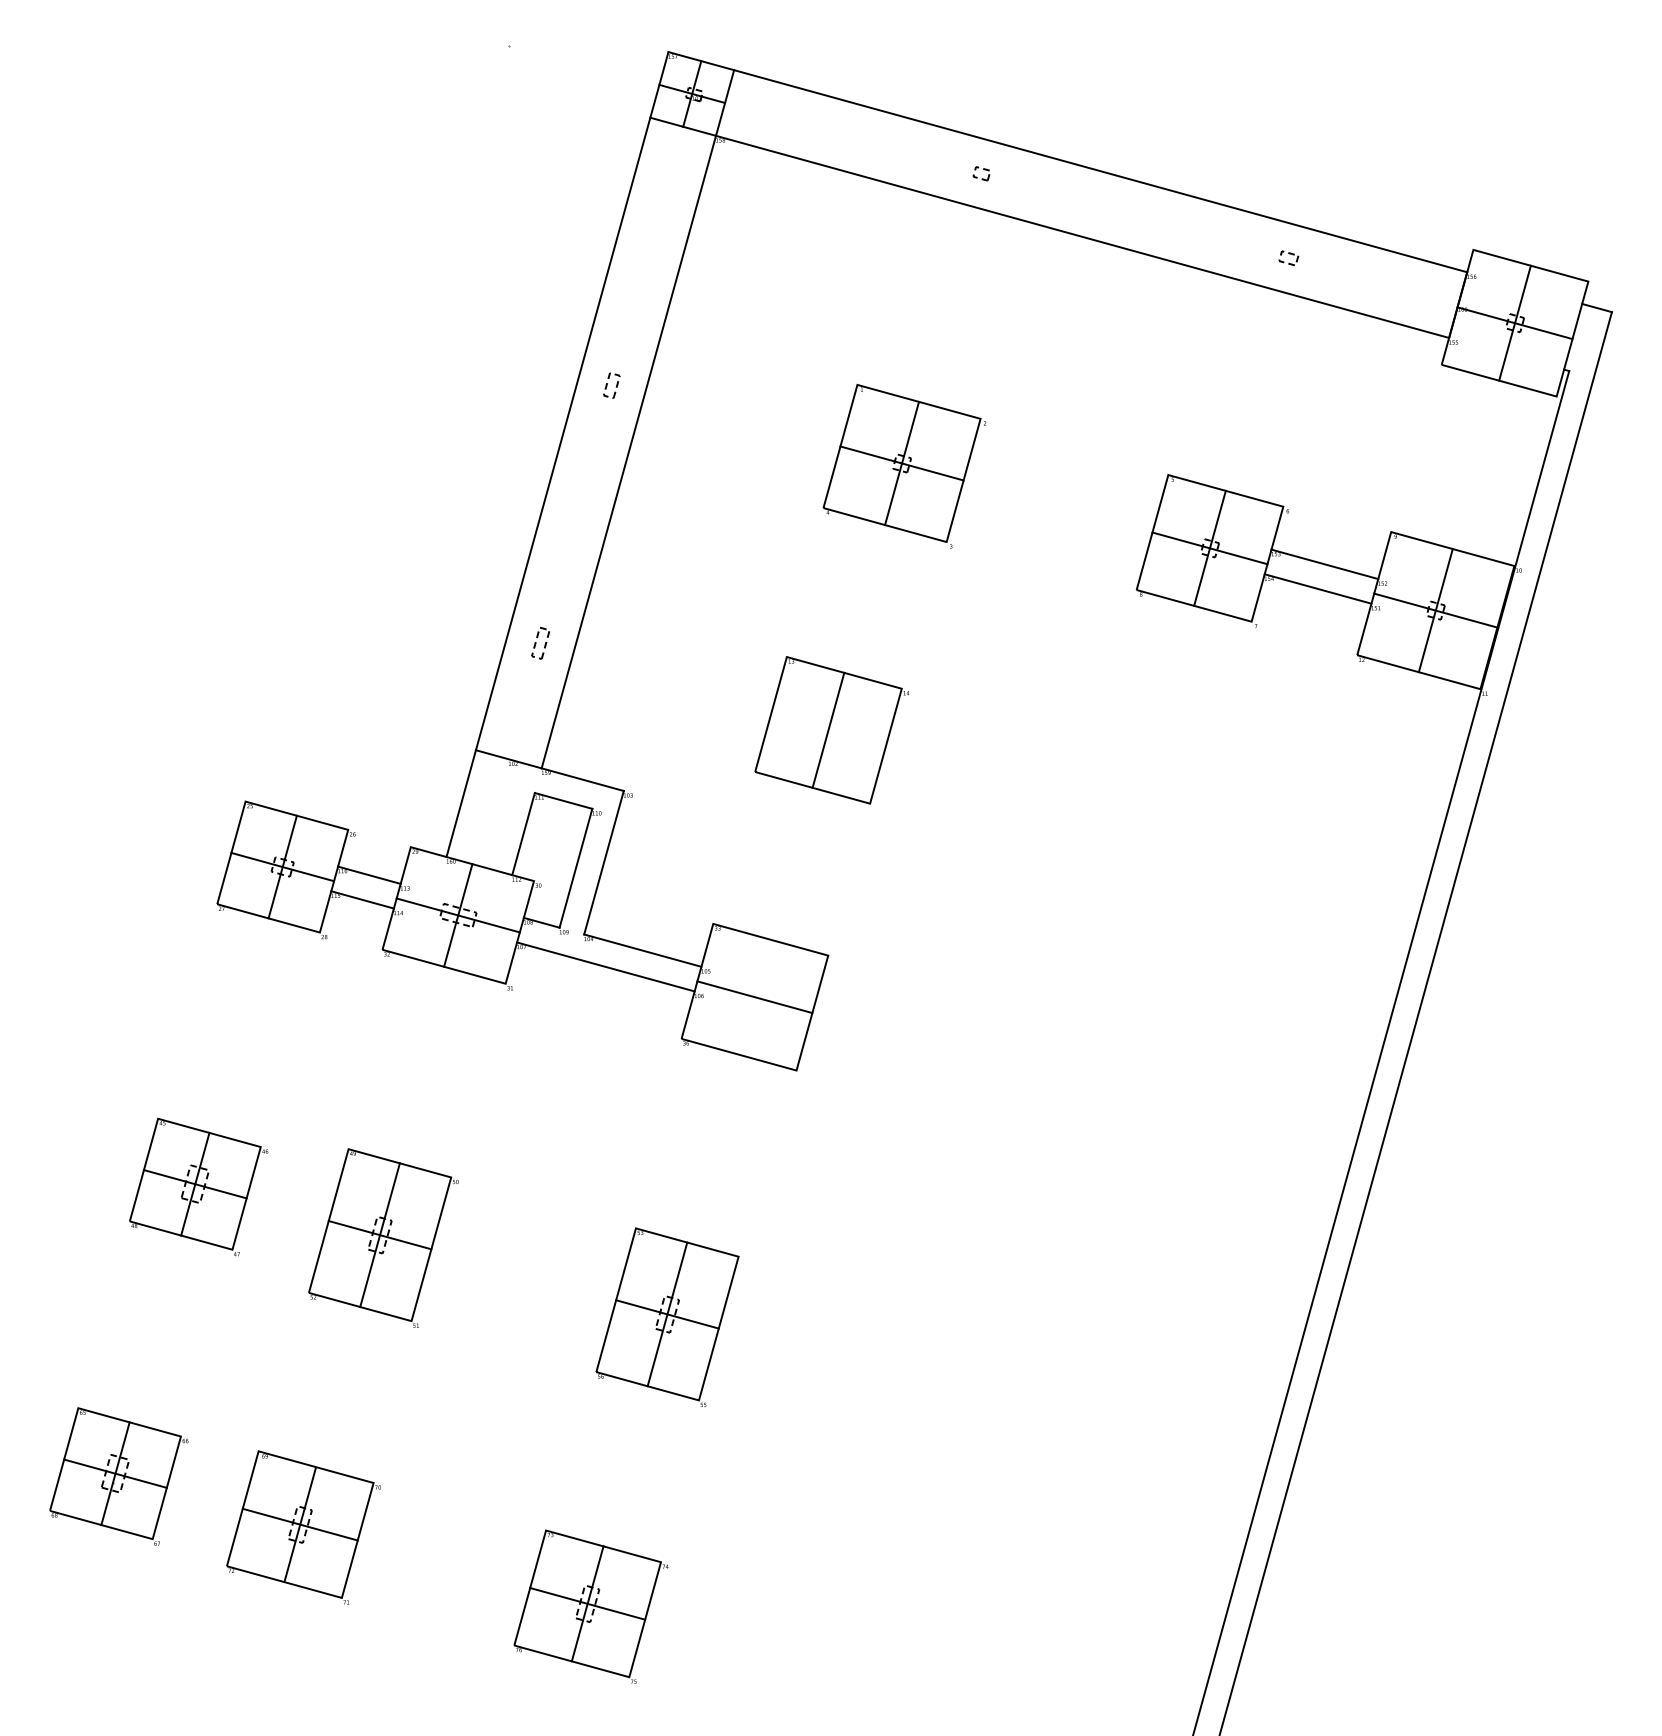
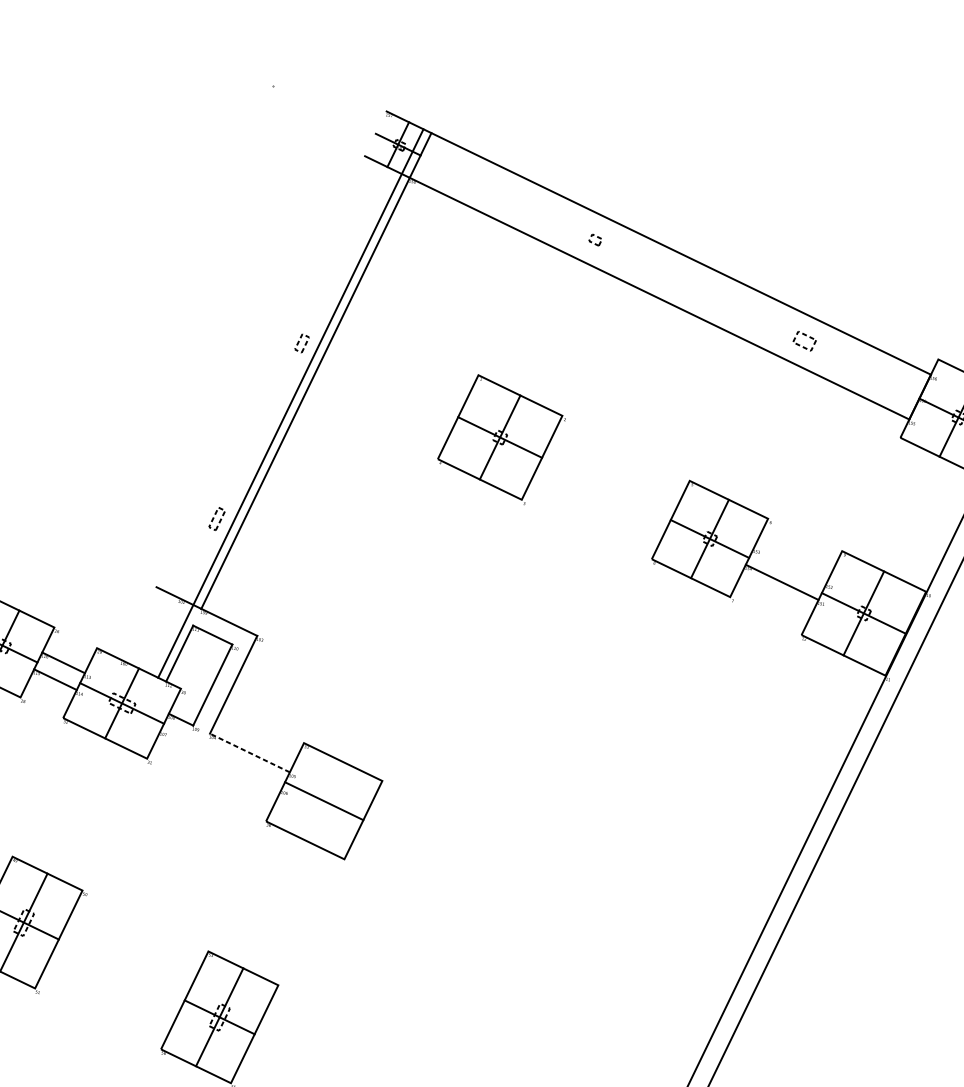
part: (1288, 258) -> (804, 341), size x1.6
line: (557, 454) -> (290, 403), moved
line: (1324, 564) -> (790, 565), removed
part: (831, 730) -> (414, 619), removed
line: (642, 950) -> (249, 752), solid -> dashed
line: (605, 966) -> (221, 759), removed

